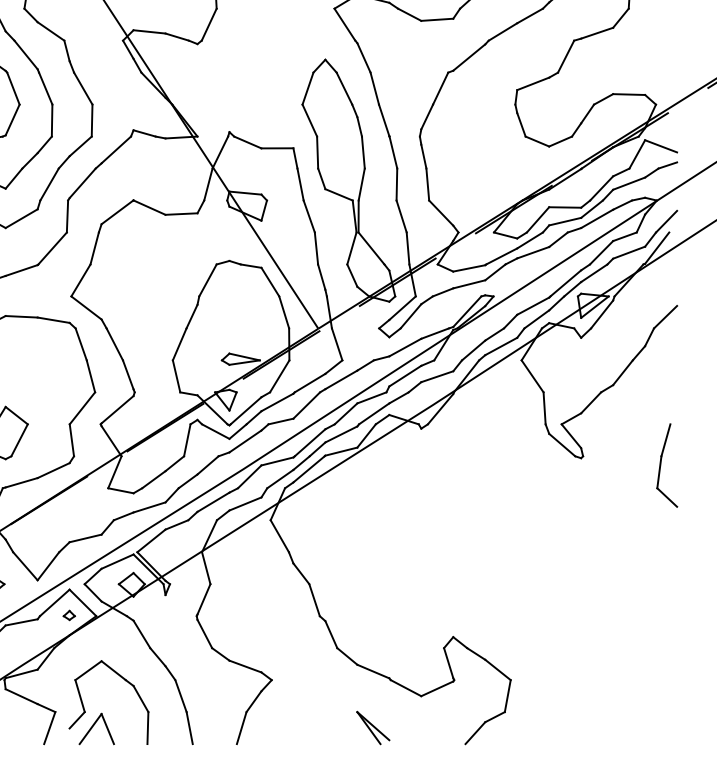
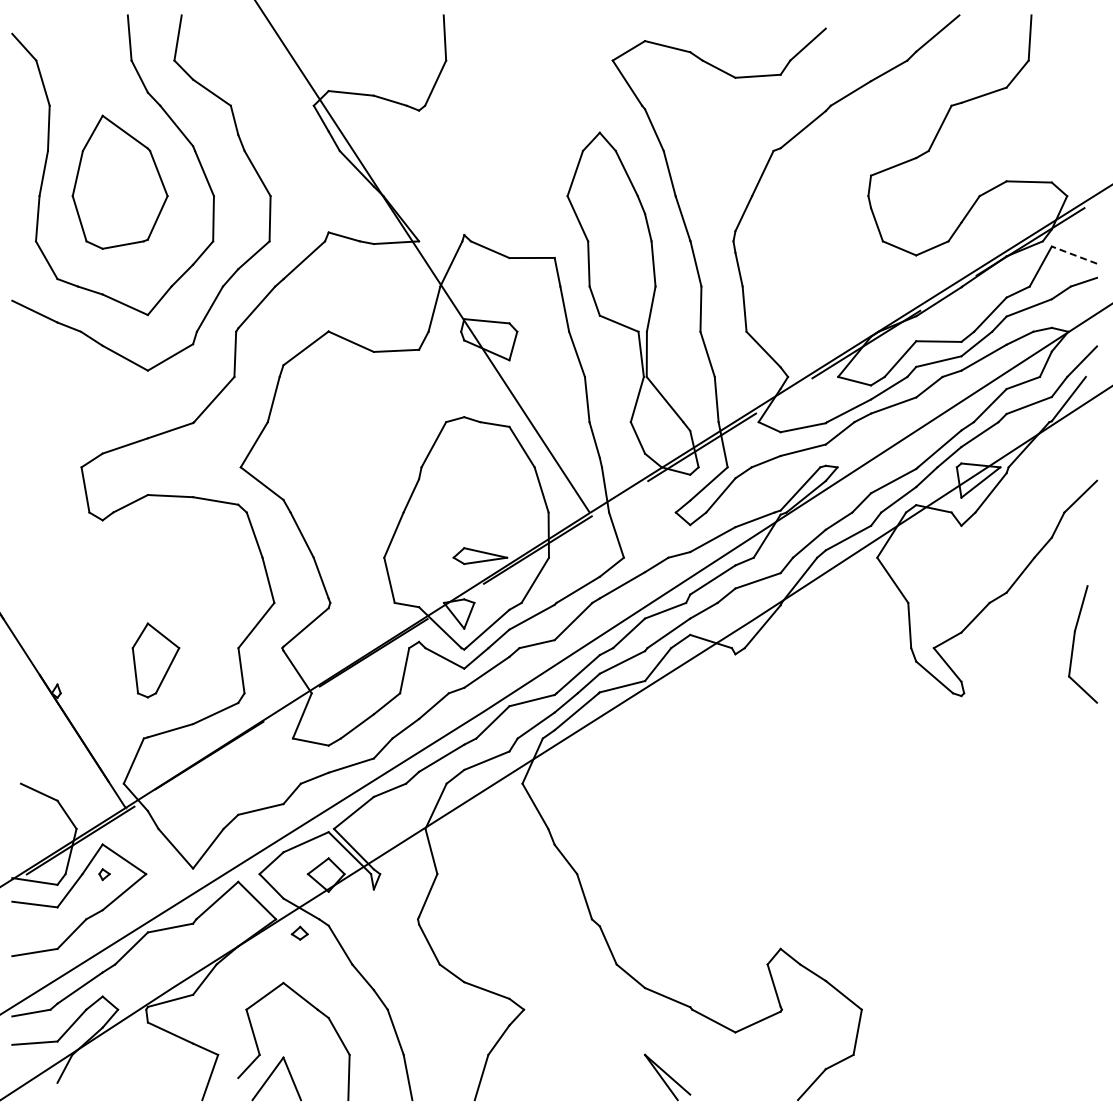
line: (660, 145) -> (1073, 254), solid -> dashed
part: (661, 465) -> (1074, 644), moved
part: (69, 614) -> (299, 932), moved

